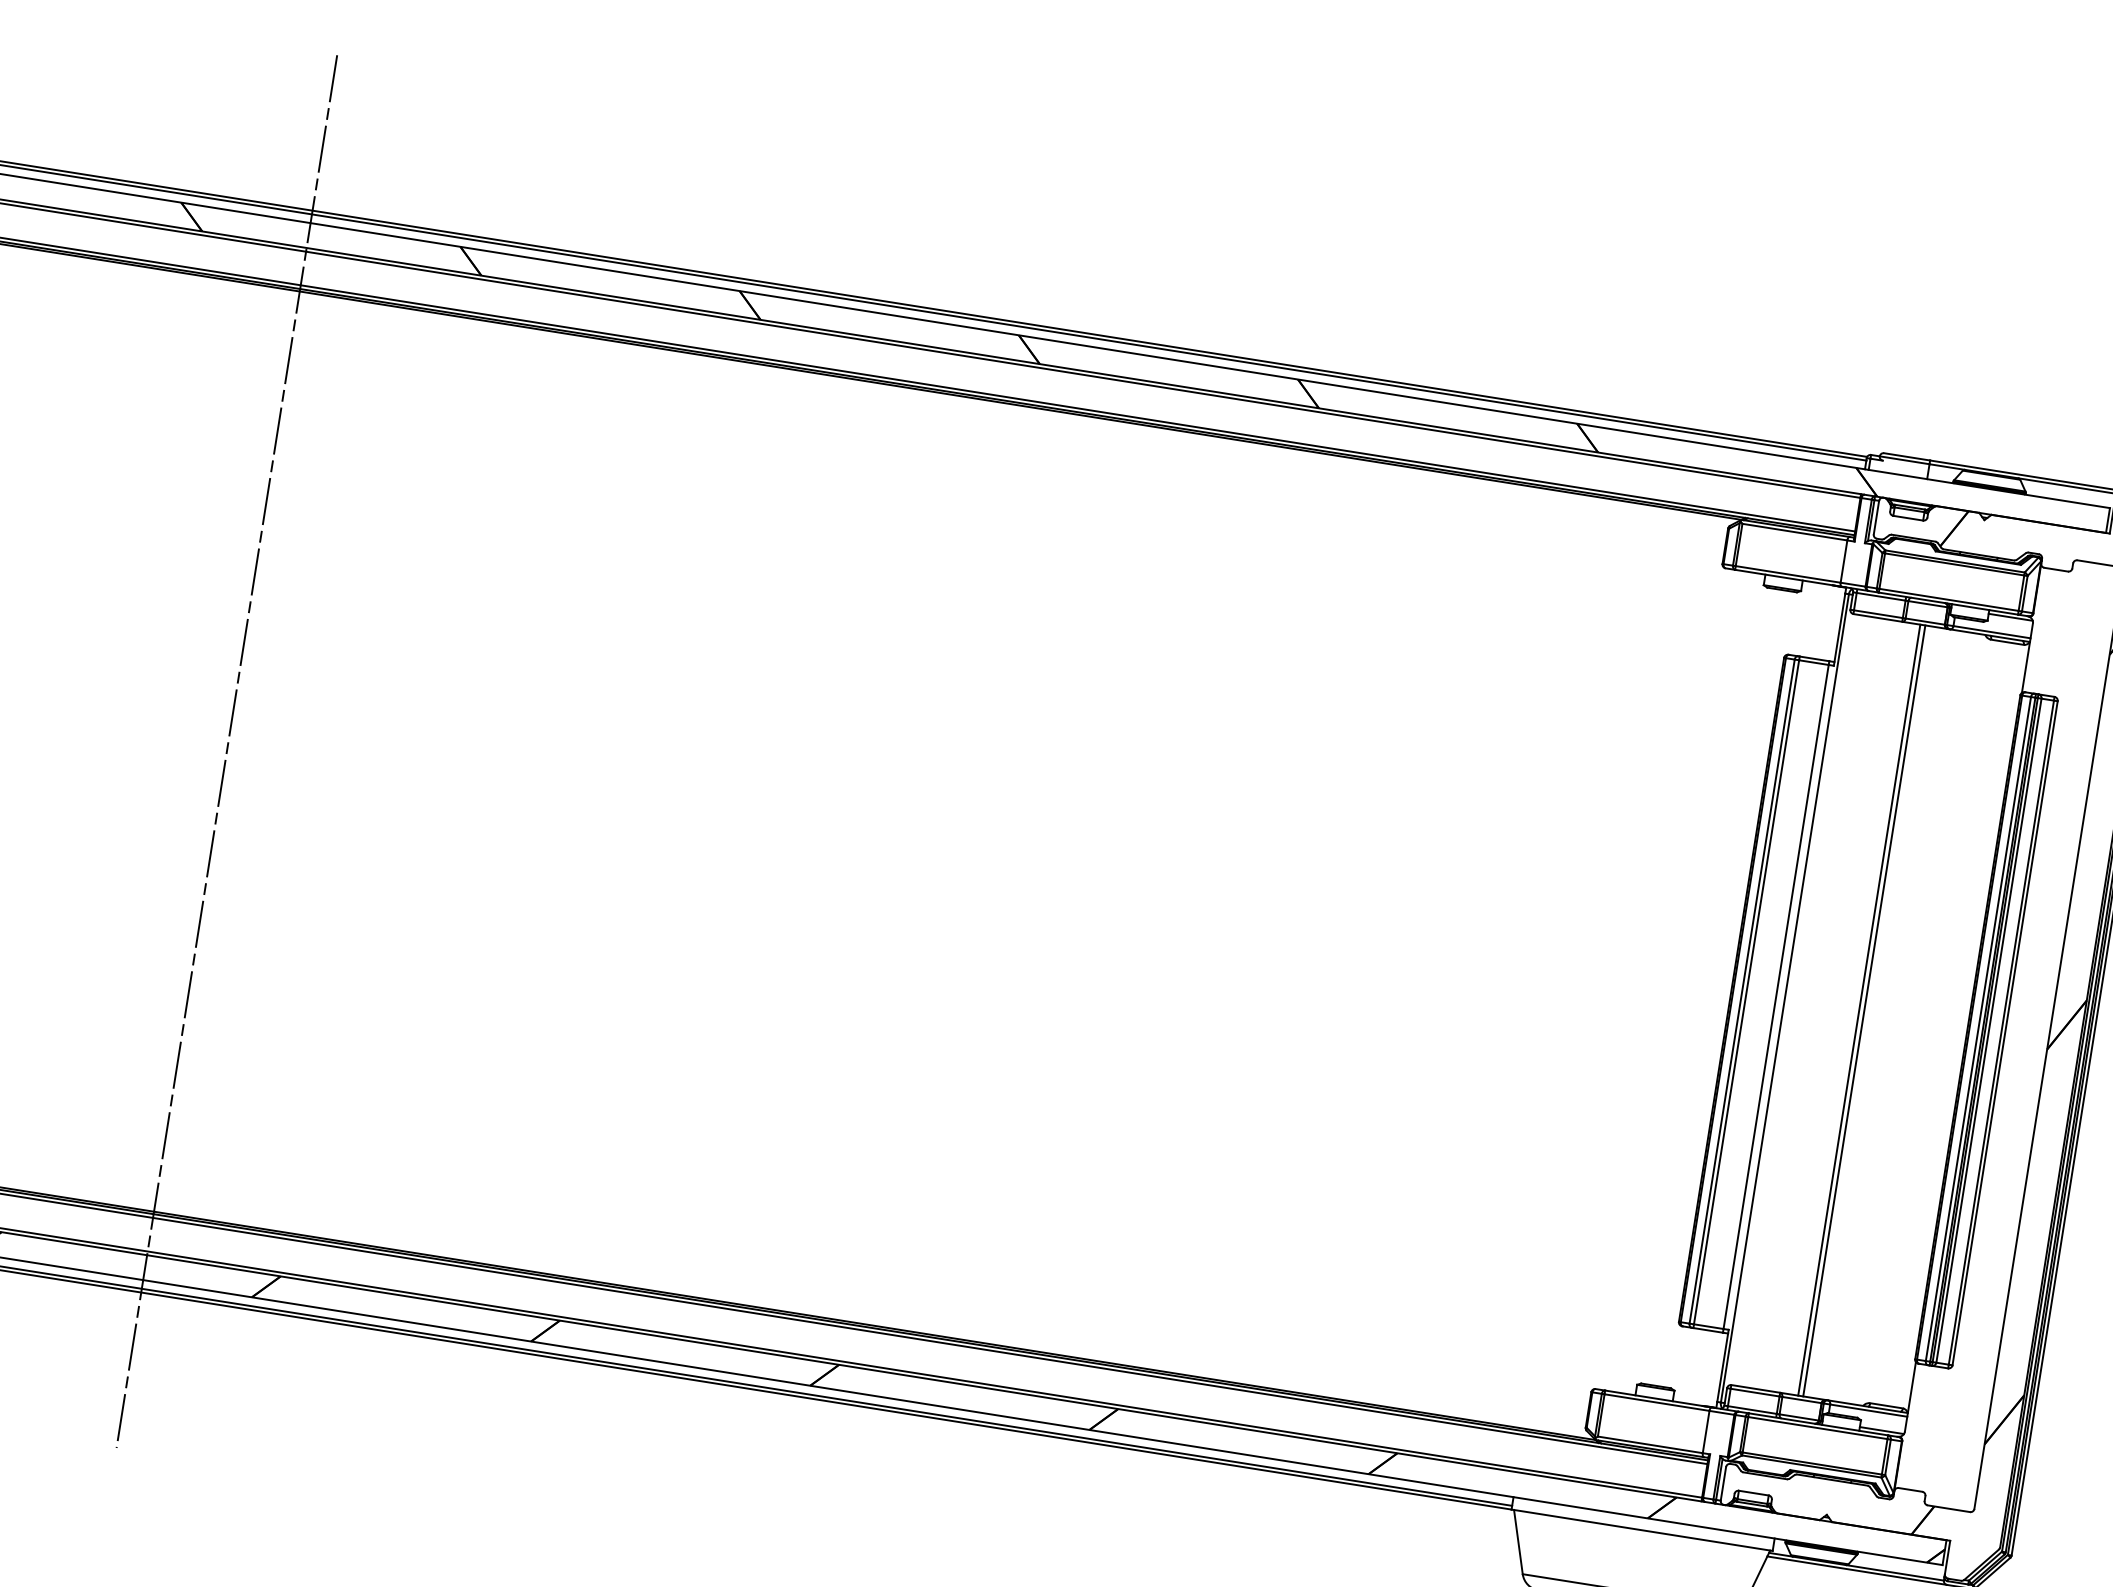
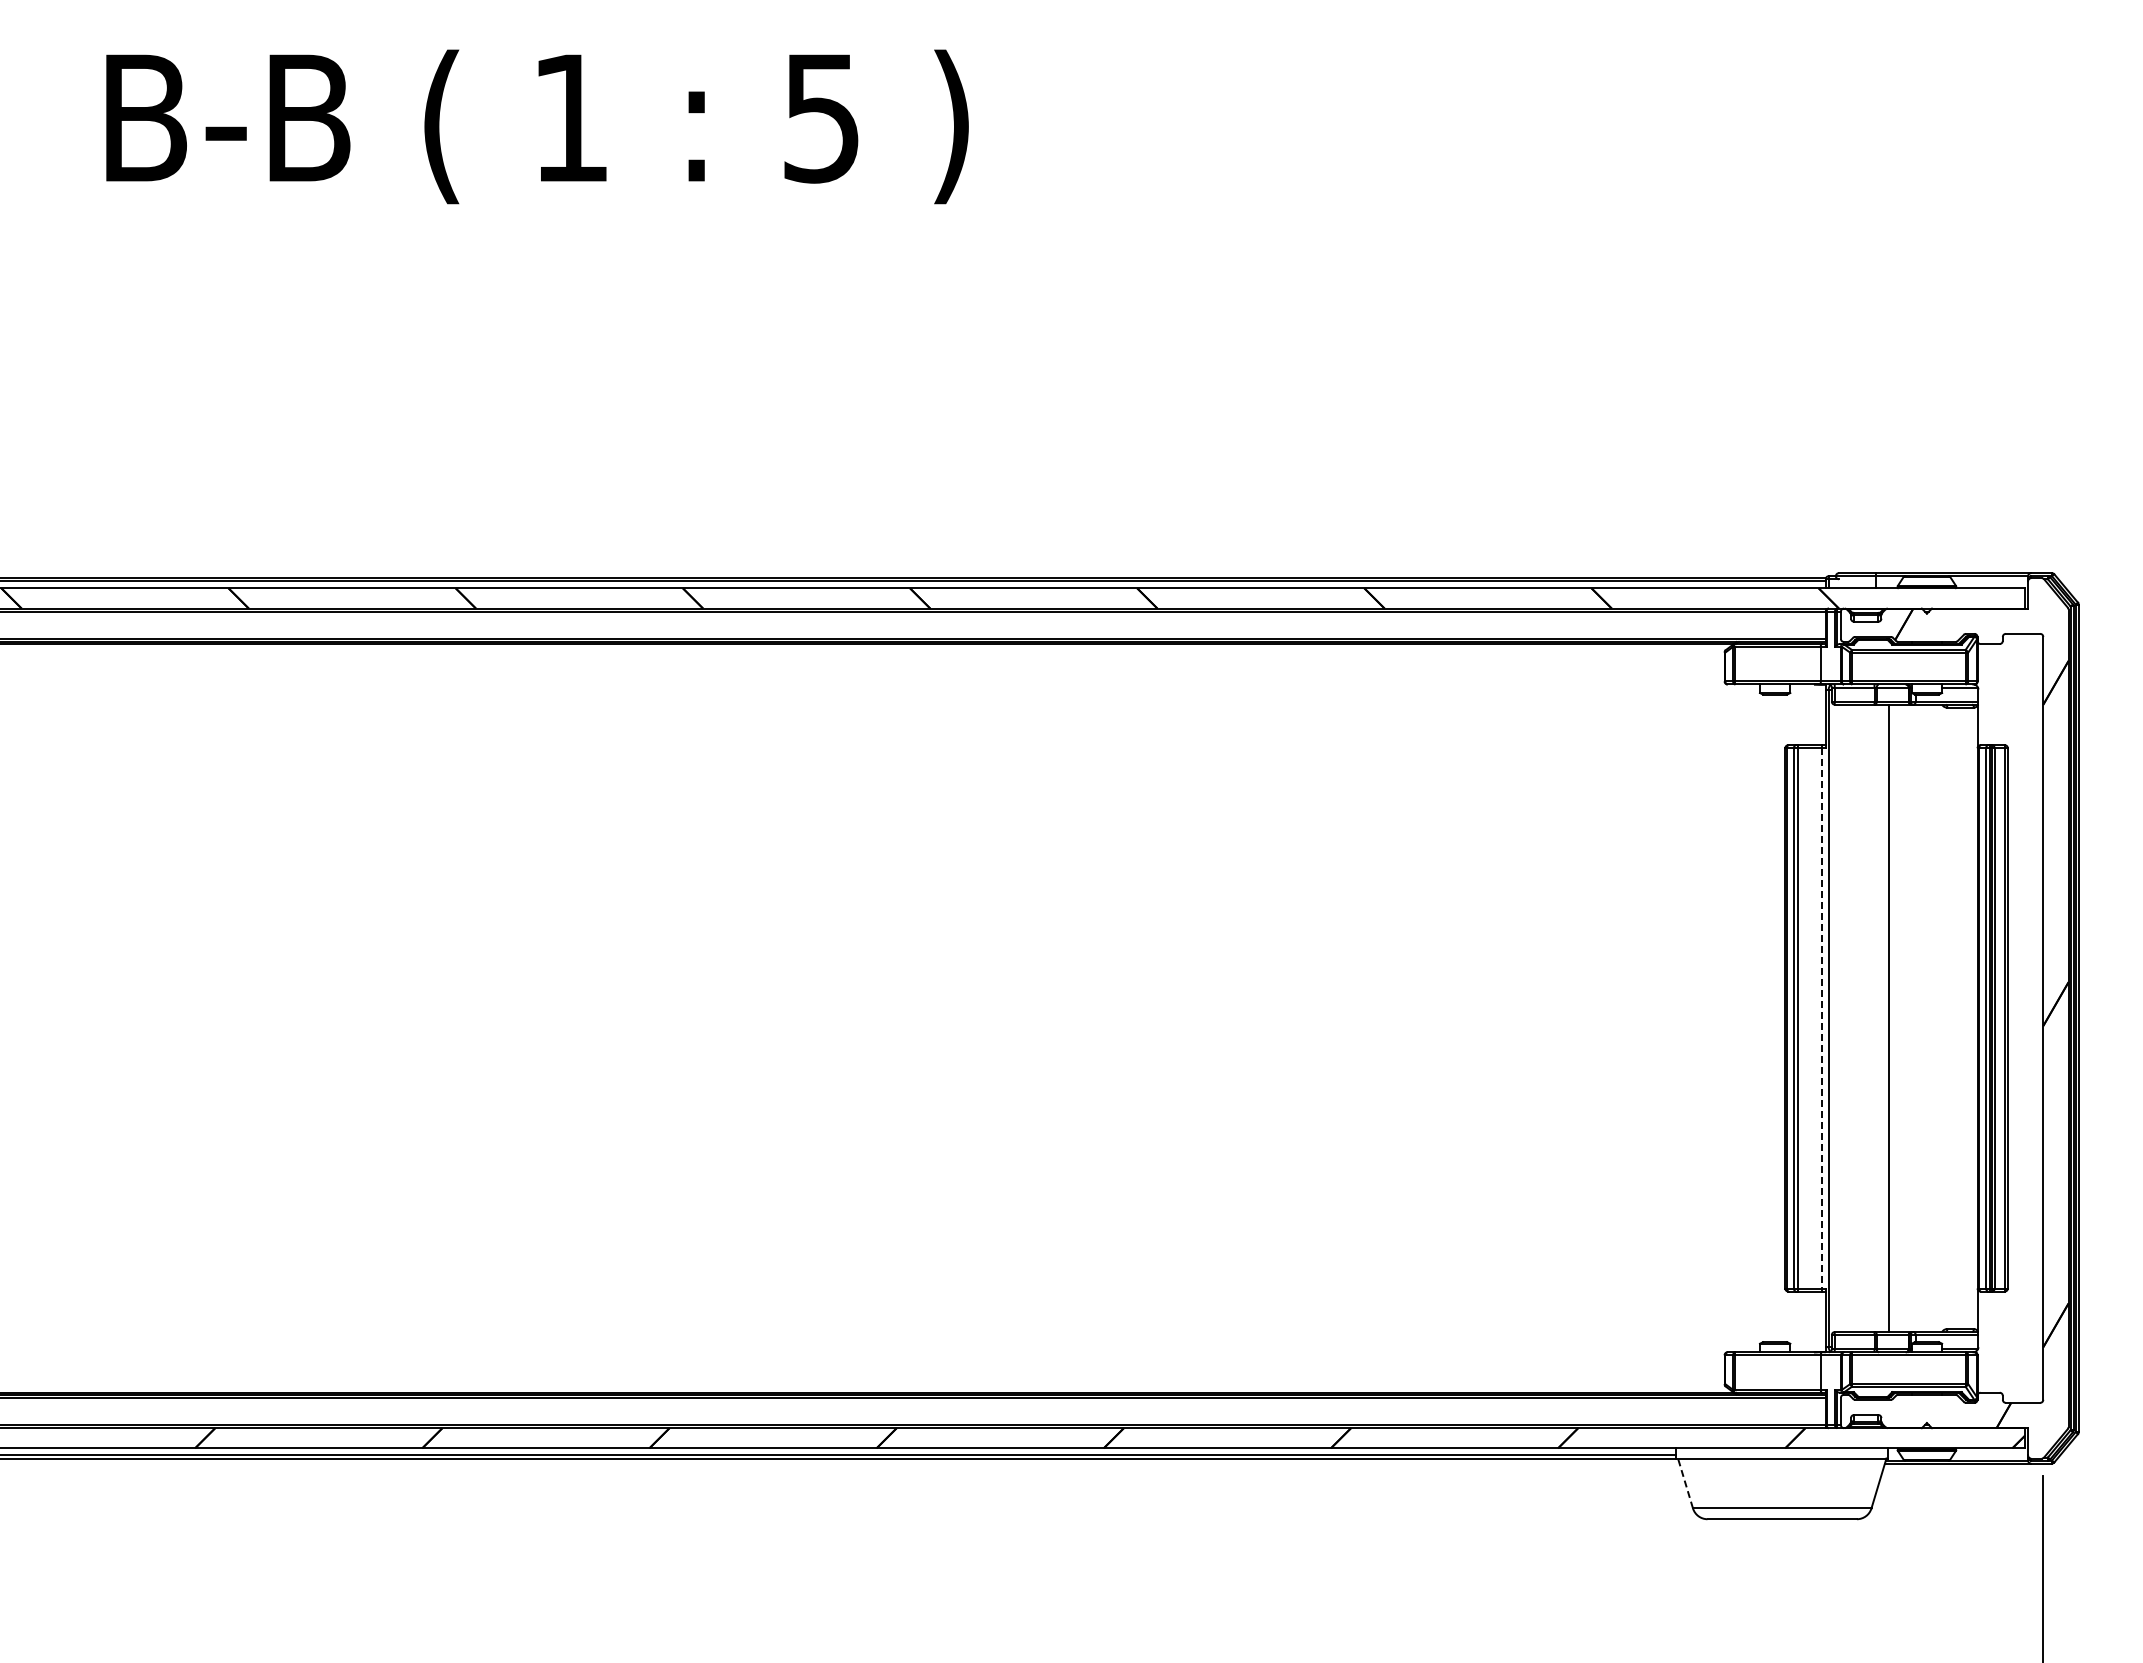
line: (226, 750) -> (560, 1017), removed
line: (1776, 997) -> (1821, 1018), solid -> dashed
line: (1864, 1011) -> (1893, 1018), removed
line: (1518, 1540) -> (1685, 1482), solid -> dashed

